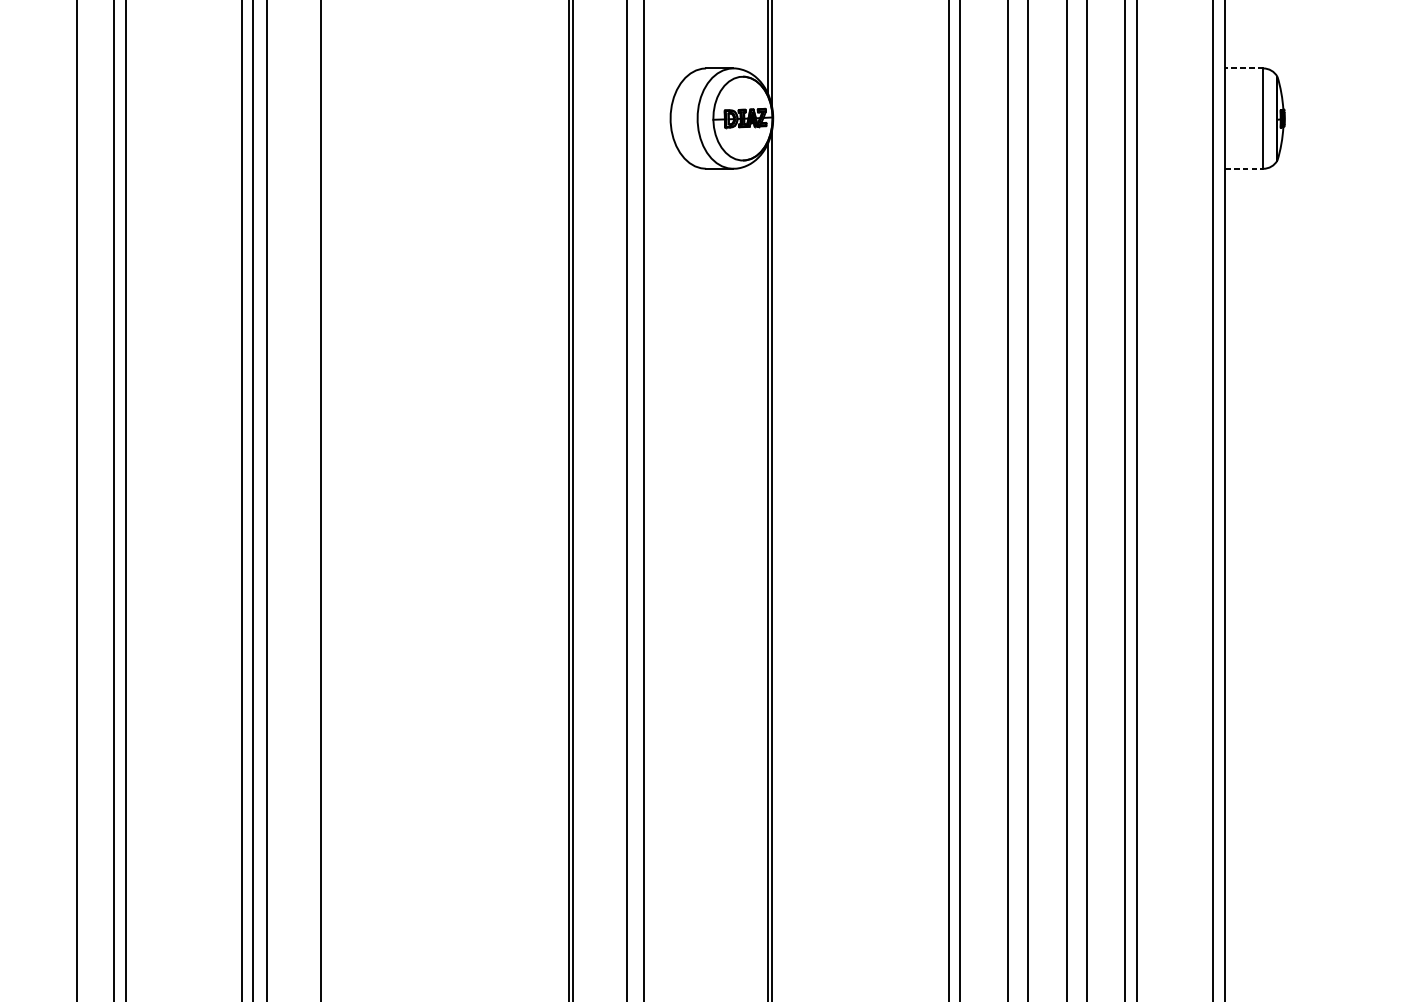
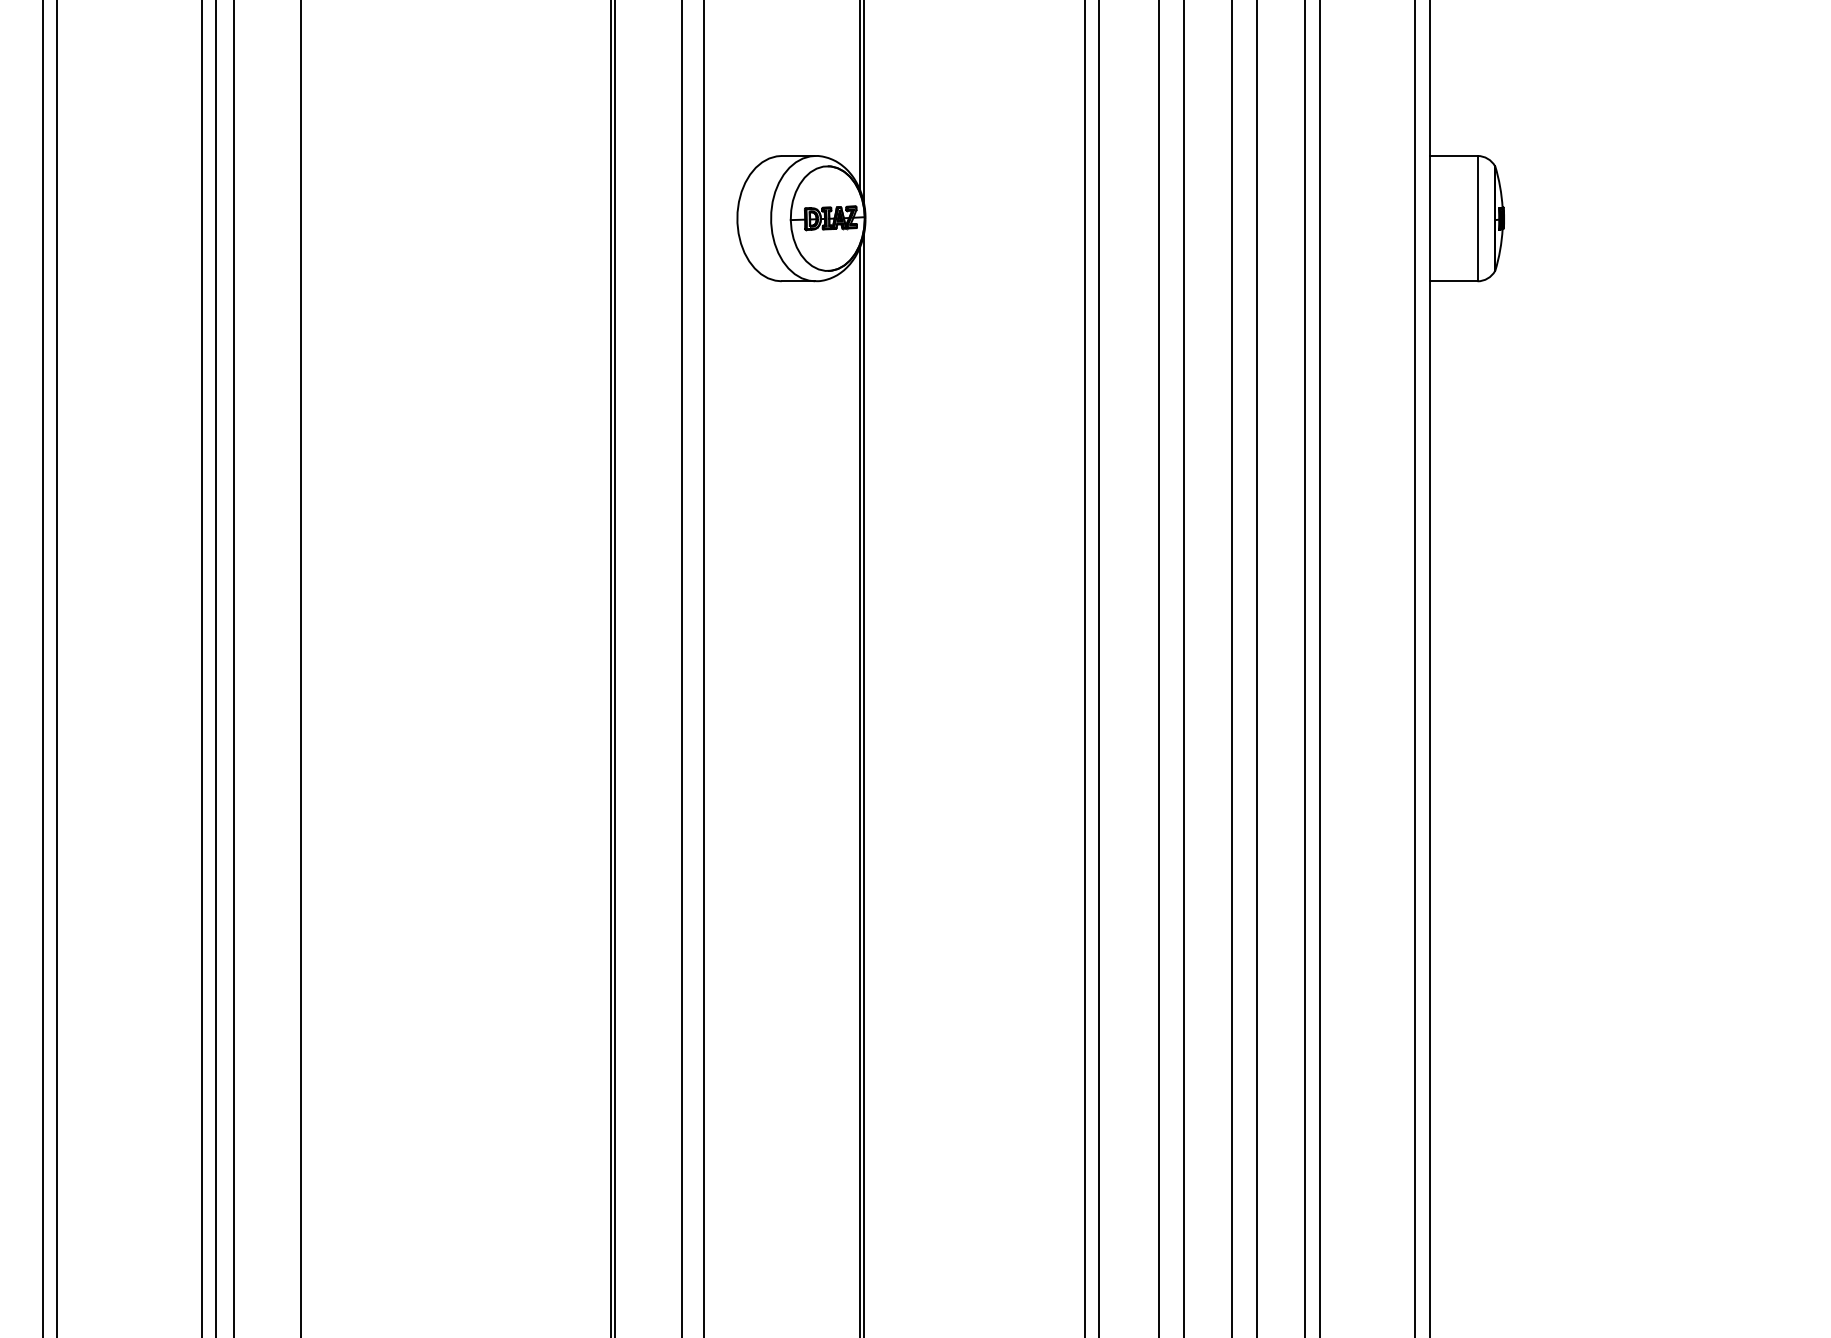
line: (1244, 68) -> (1453, 155), dashed -> solid
line: (1244, 168) -> (1453, 281), dashed -> solid

